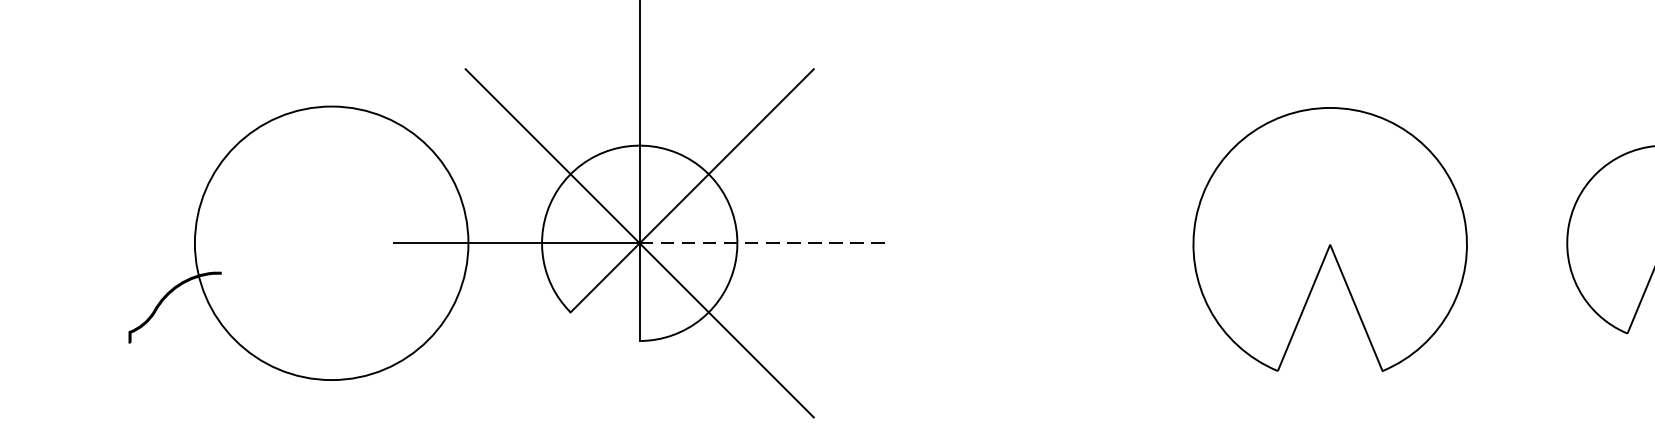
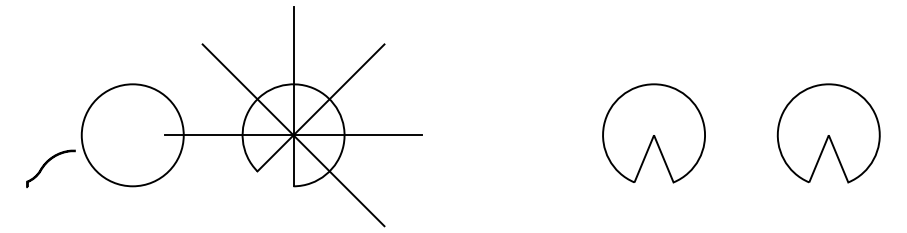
part: (1329, 239) -> (653, 133), size x0.71
circle: (331, 243) -> (132, 135), size x0.71
line: (764, 243) -> (358, 135), dashed -> solid

